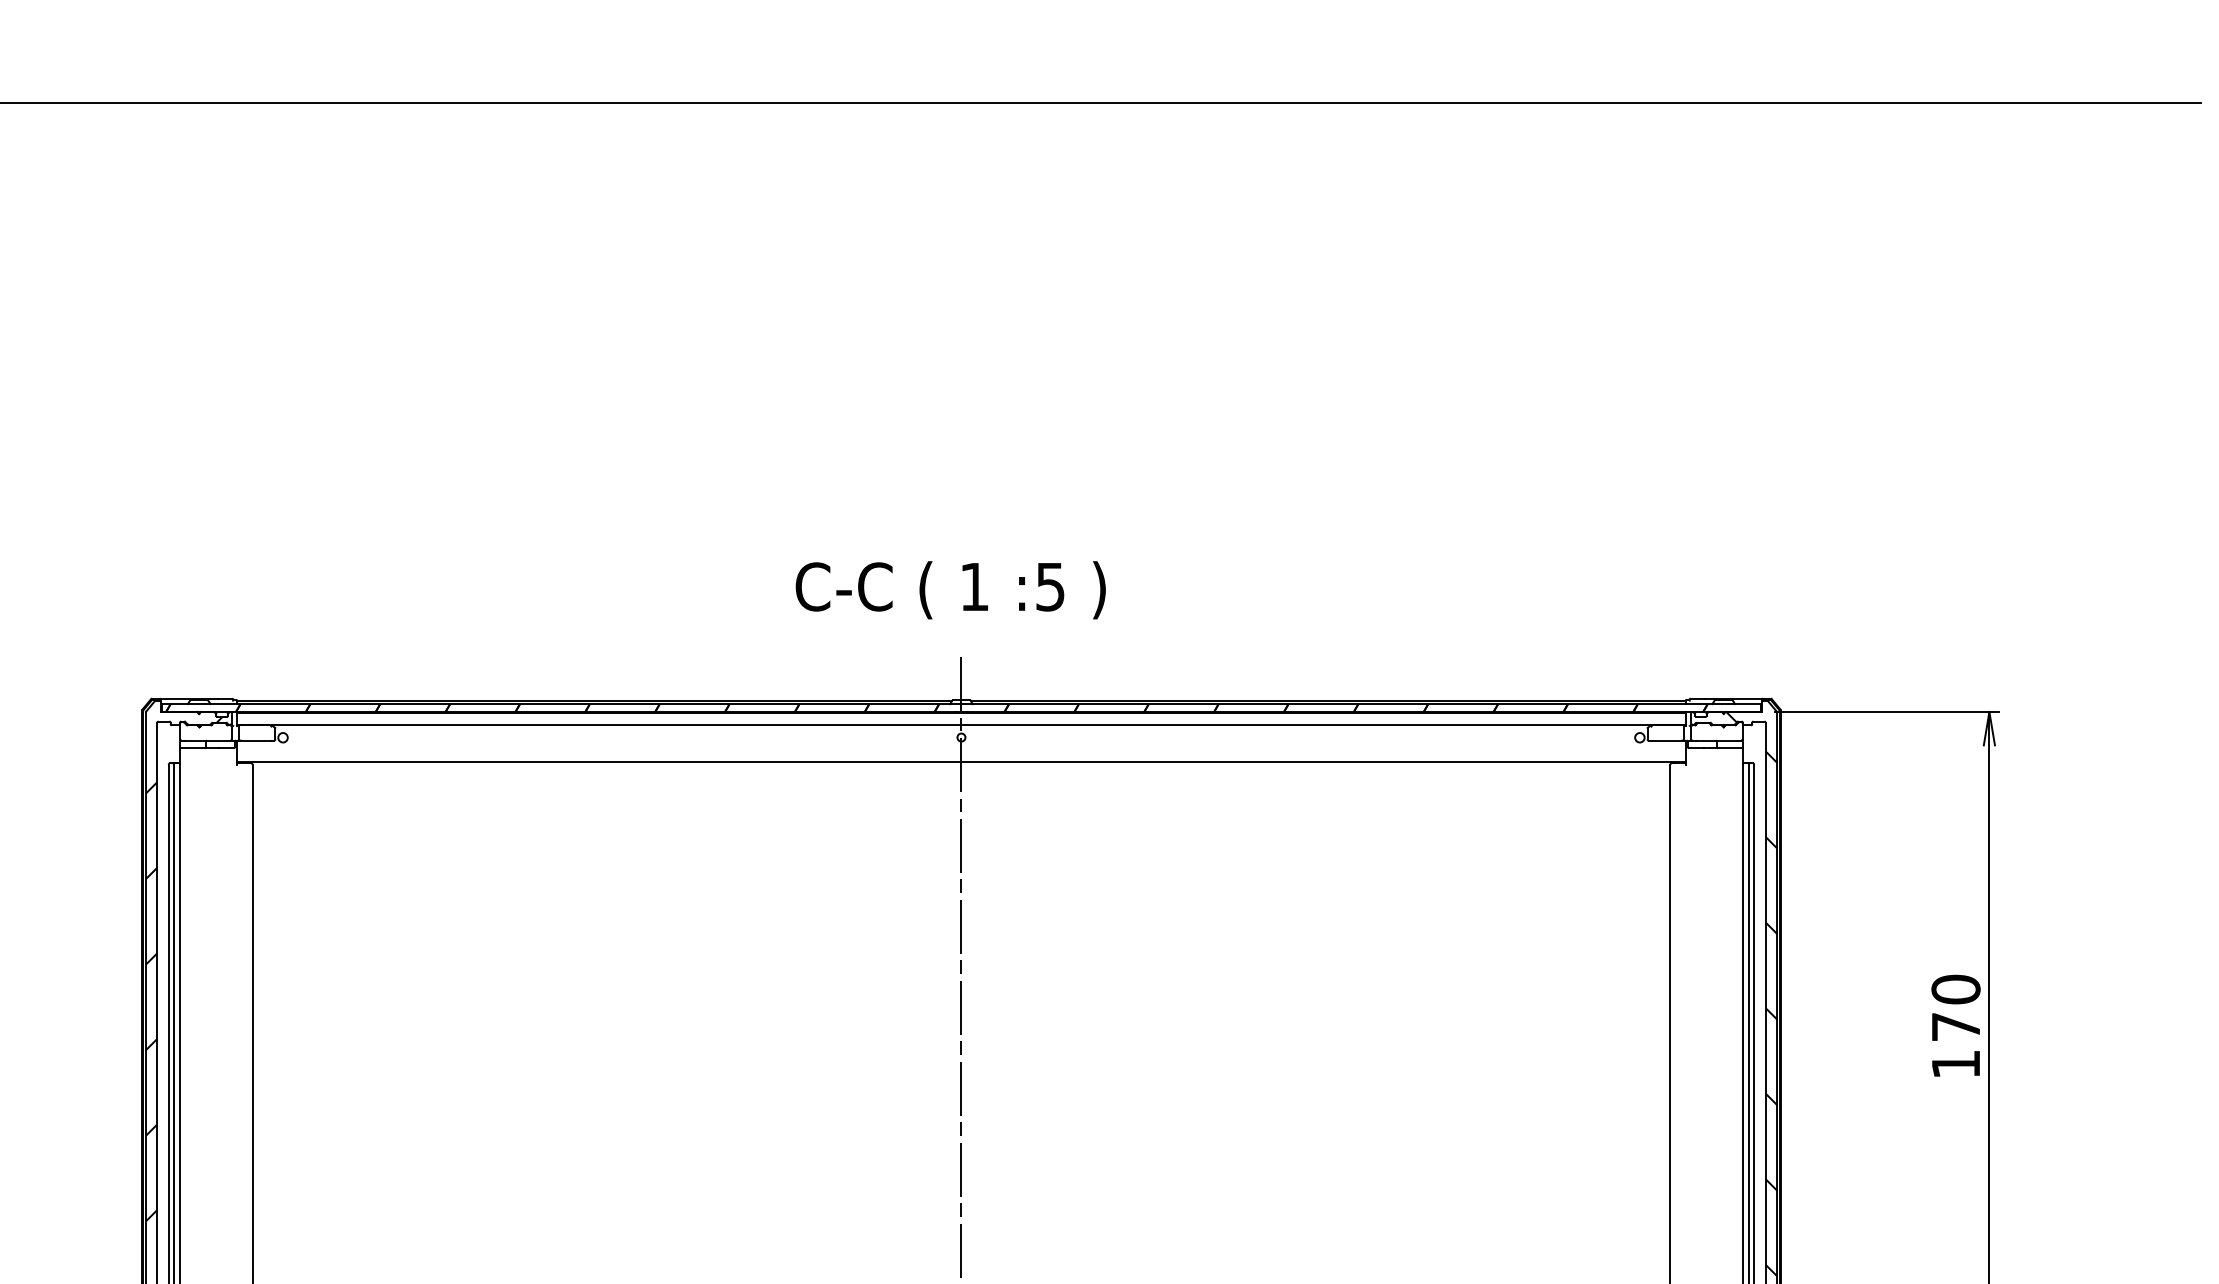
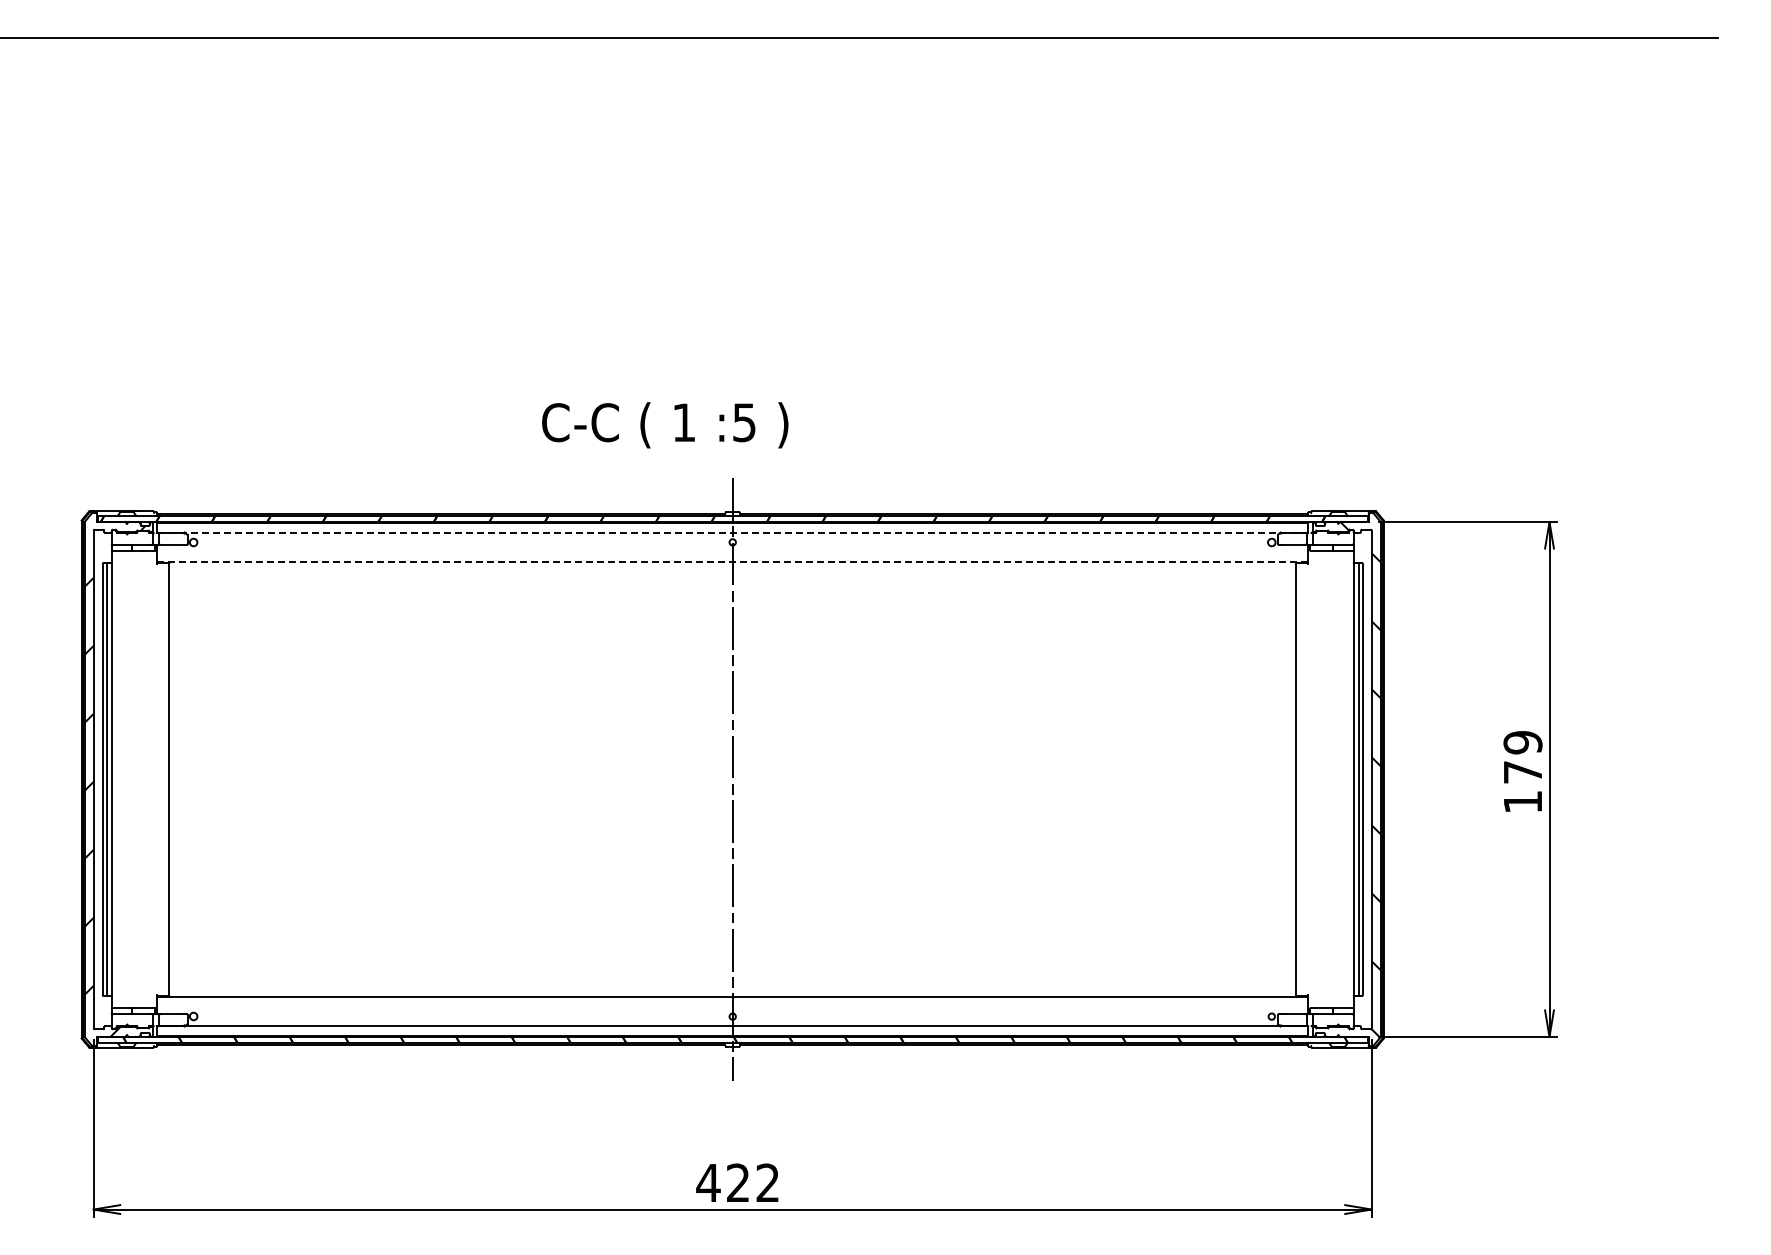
text: (951, 590) -> (665, 425), moved
line: (962, 725) -> (733, 532), solid -> dashed
line: (962, 762) -> (733, 562), solid -> dashed
text: (1955, 989) -> (1522, 742), 170 -> 179

